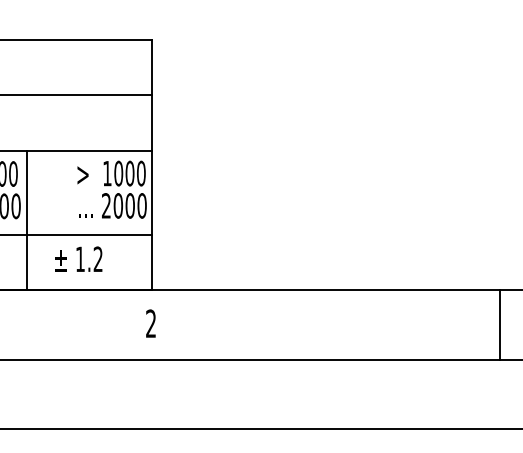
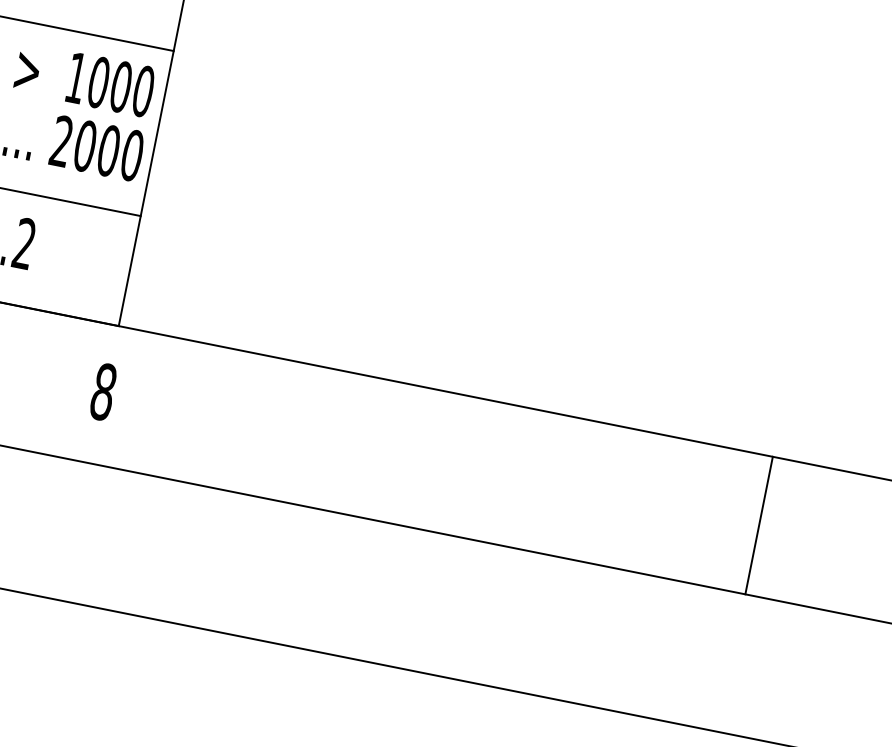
text: (151, 323) -> (104, 391), 2 -> 8
line: (500, 324) -> (759, 524), moved

